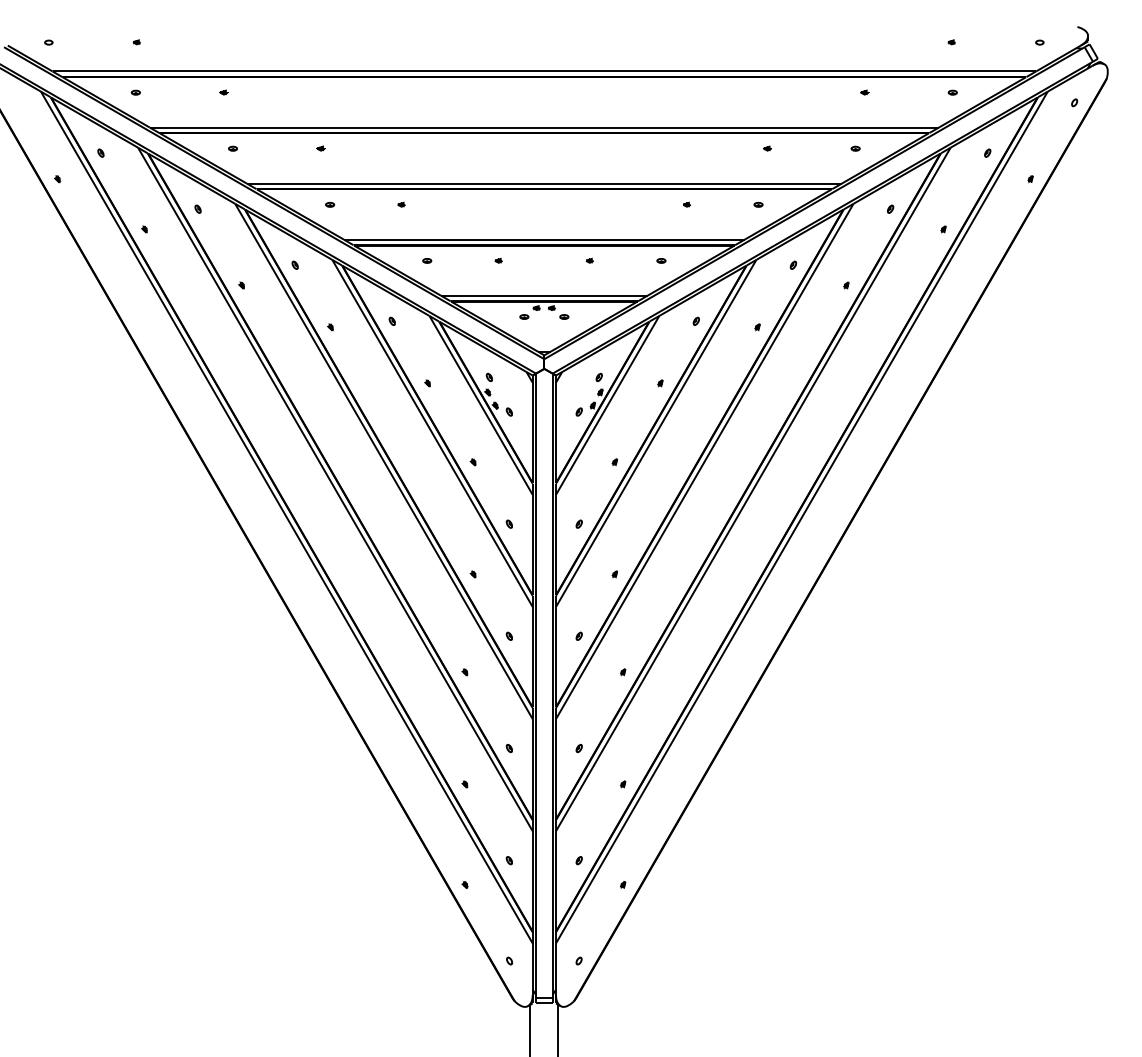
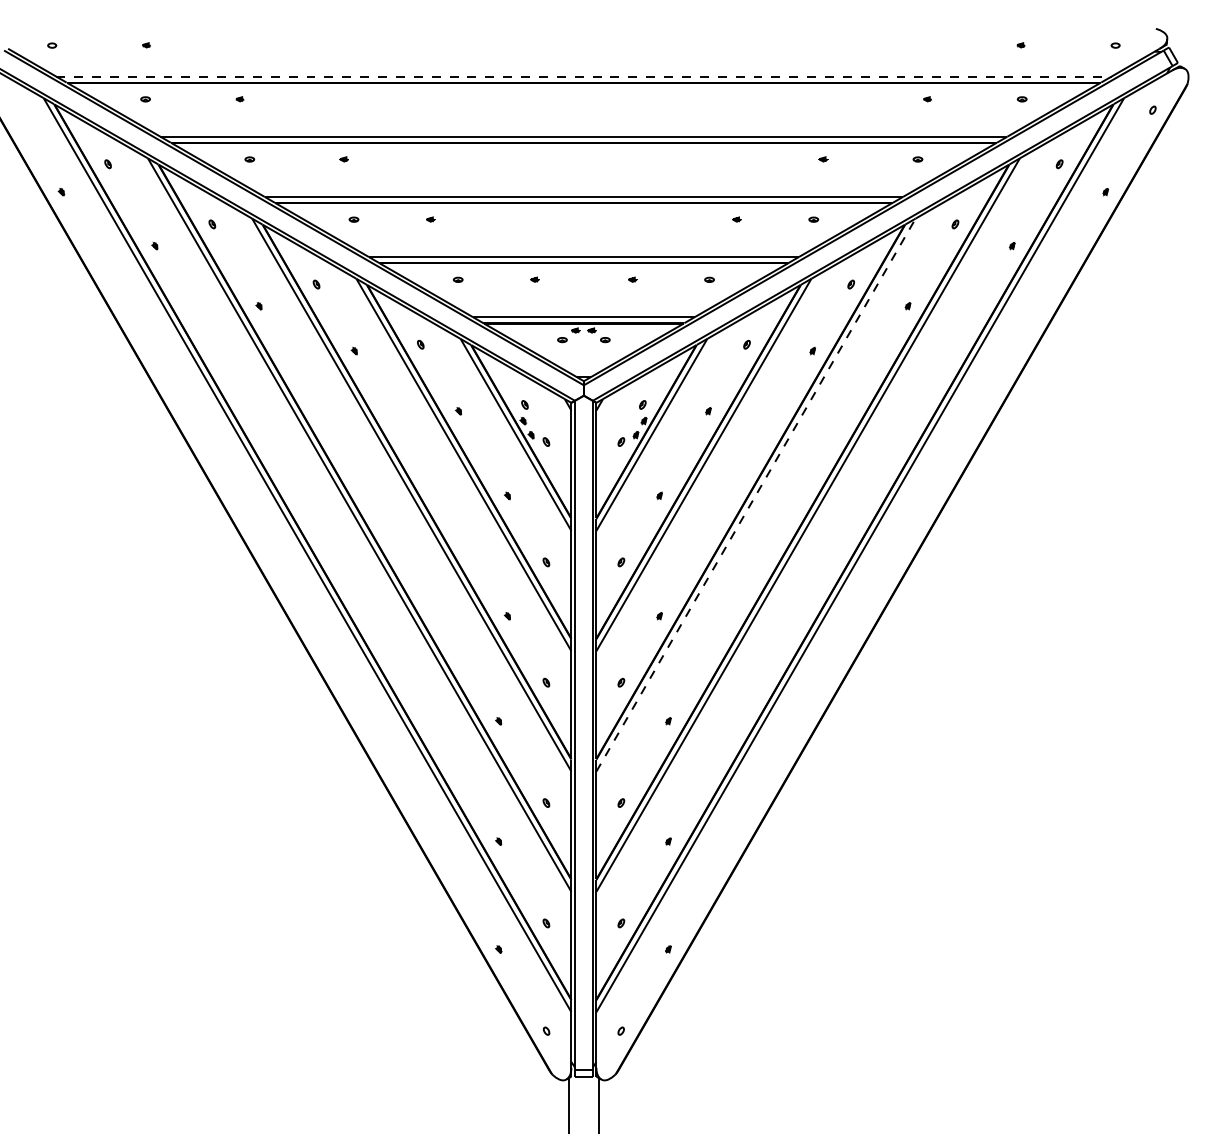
line: (544, 71) -> (584, 76), solid -> dashed
line: (705, 461) -> (756, 495), solid -> dashed

